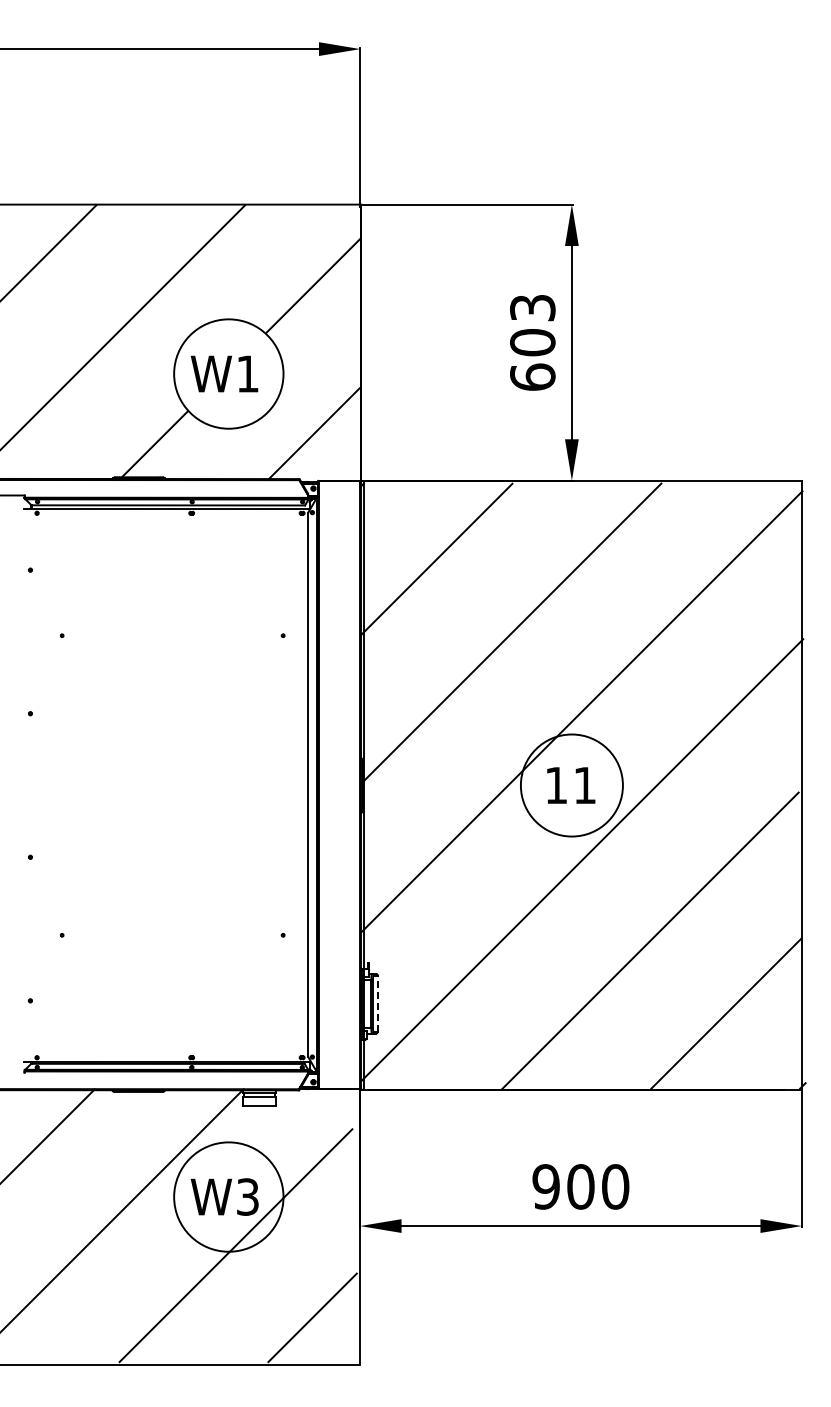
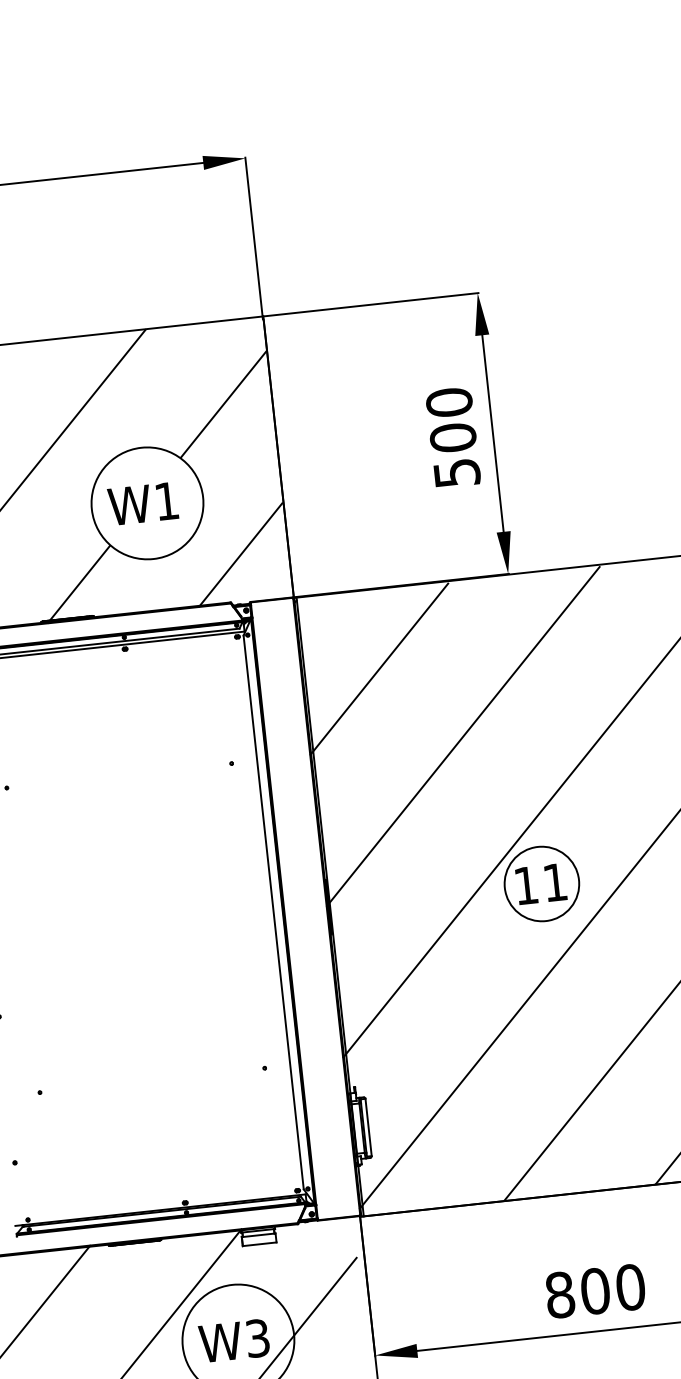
text: (532, 342) -> (452, 437), 603 -> 500
circle: (571, 785) -> (541, 884), size x0.71
line: (377, 1003) -> (368, 1127), dashed -> solid
text: (545, 1186) -> (559, 1294), 900 -> 800

